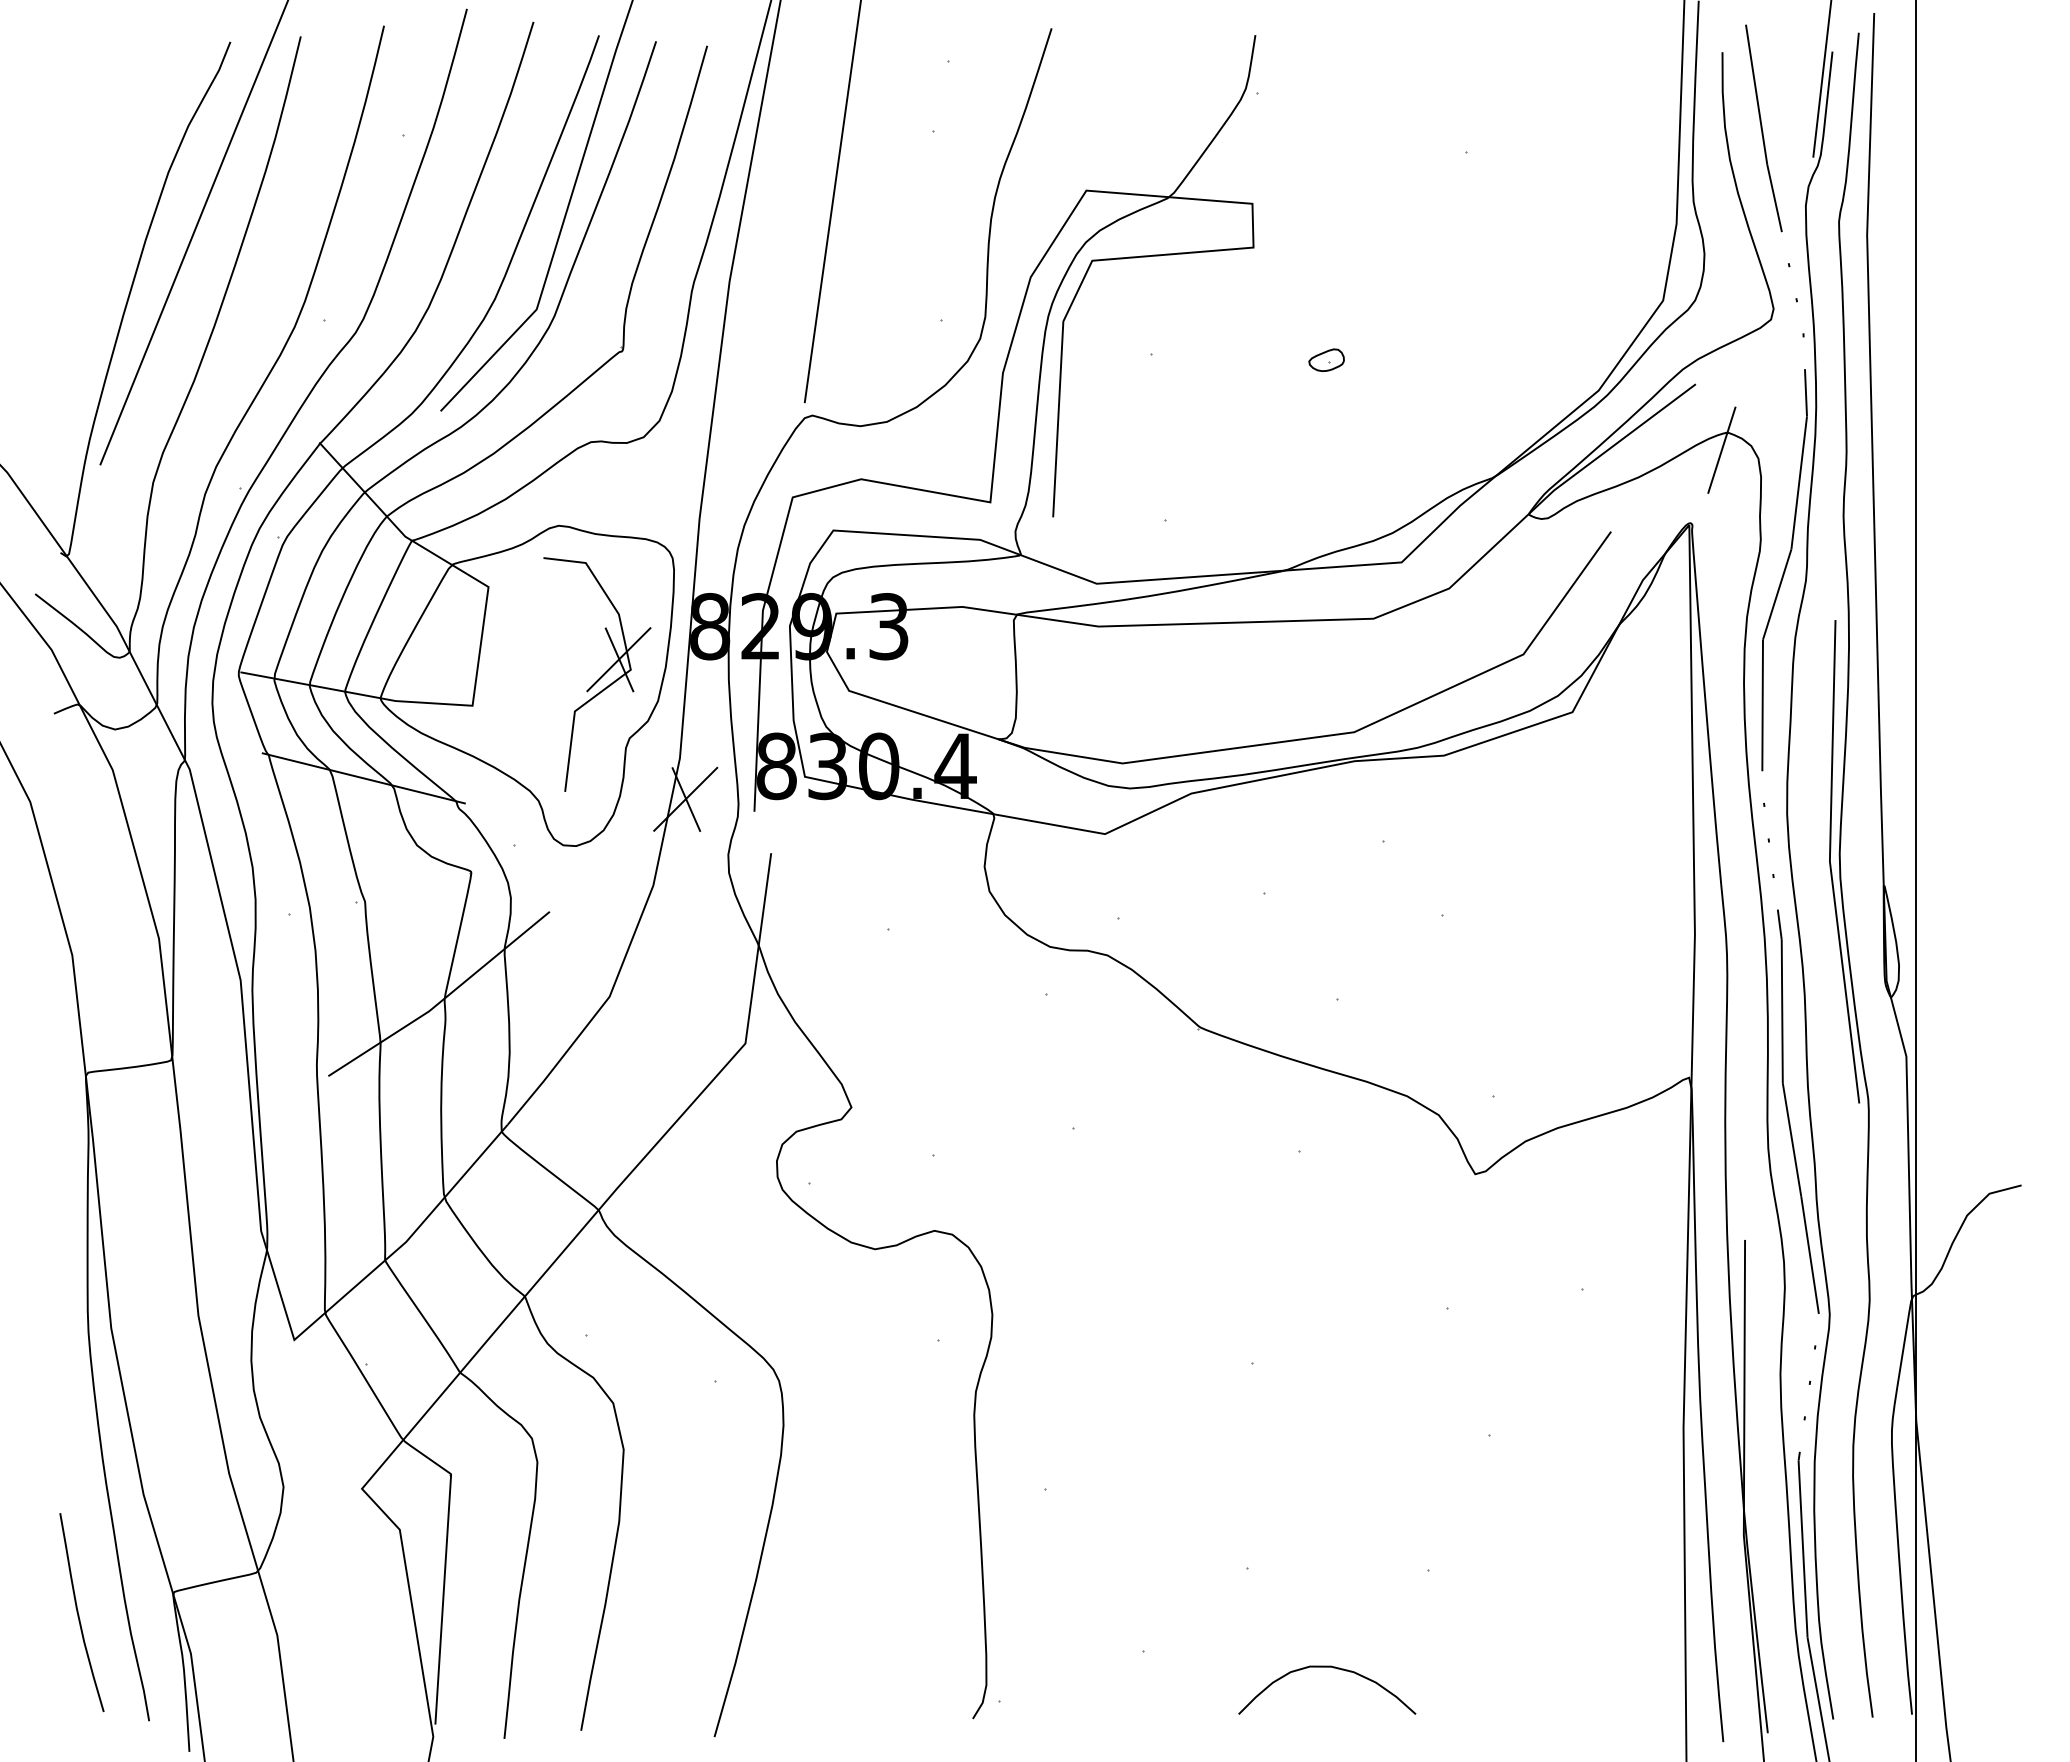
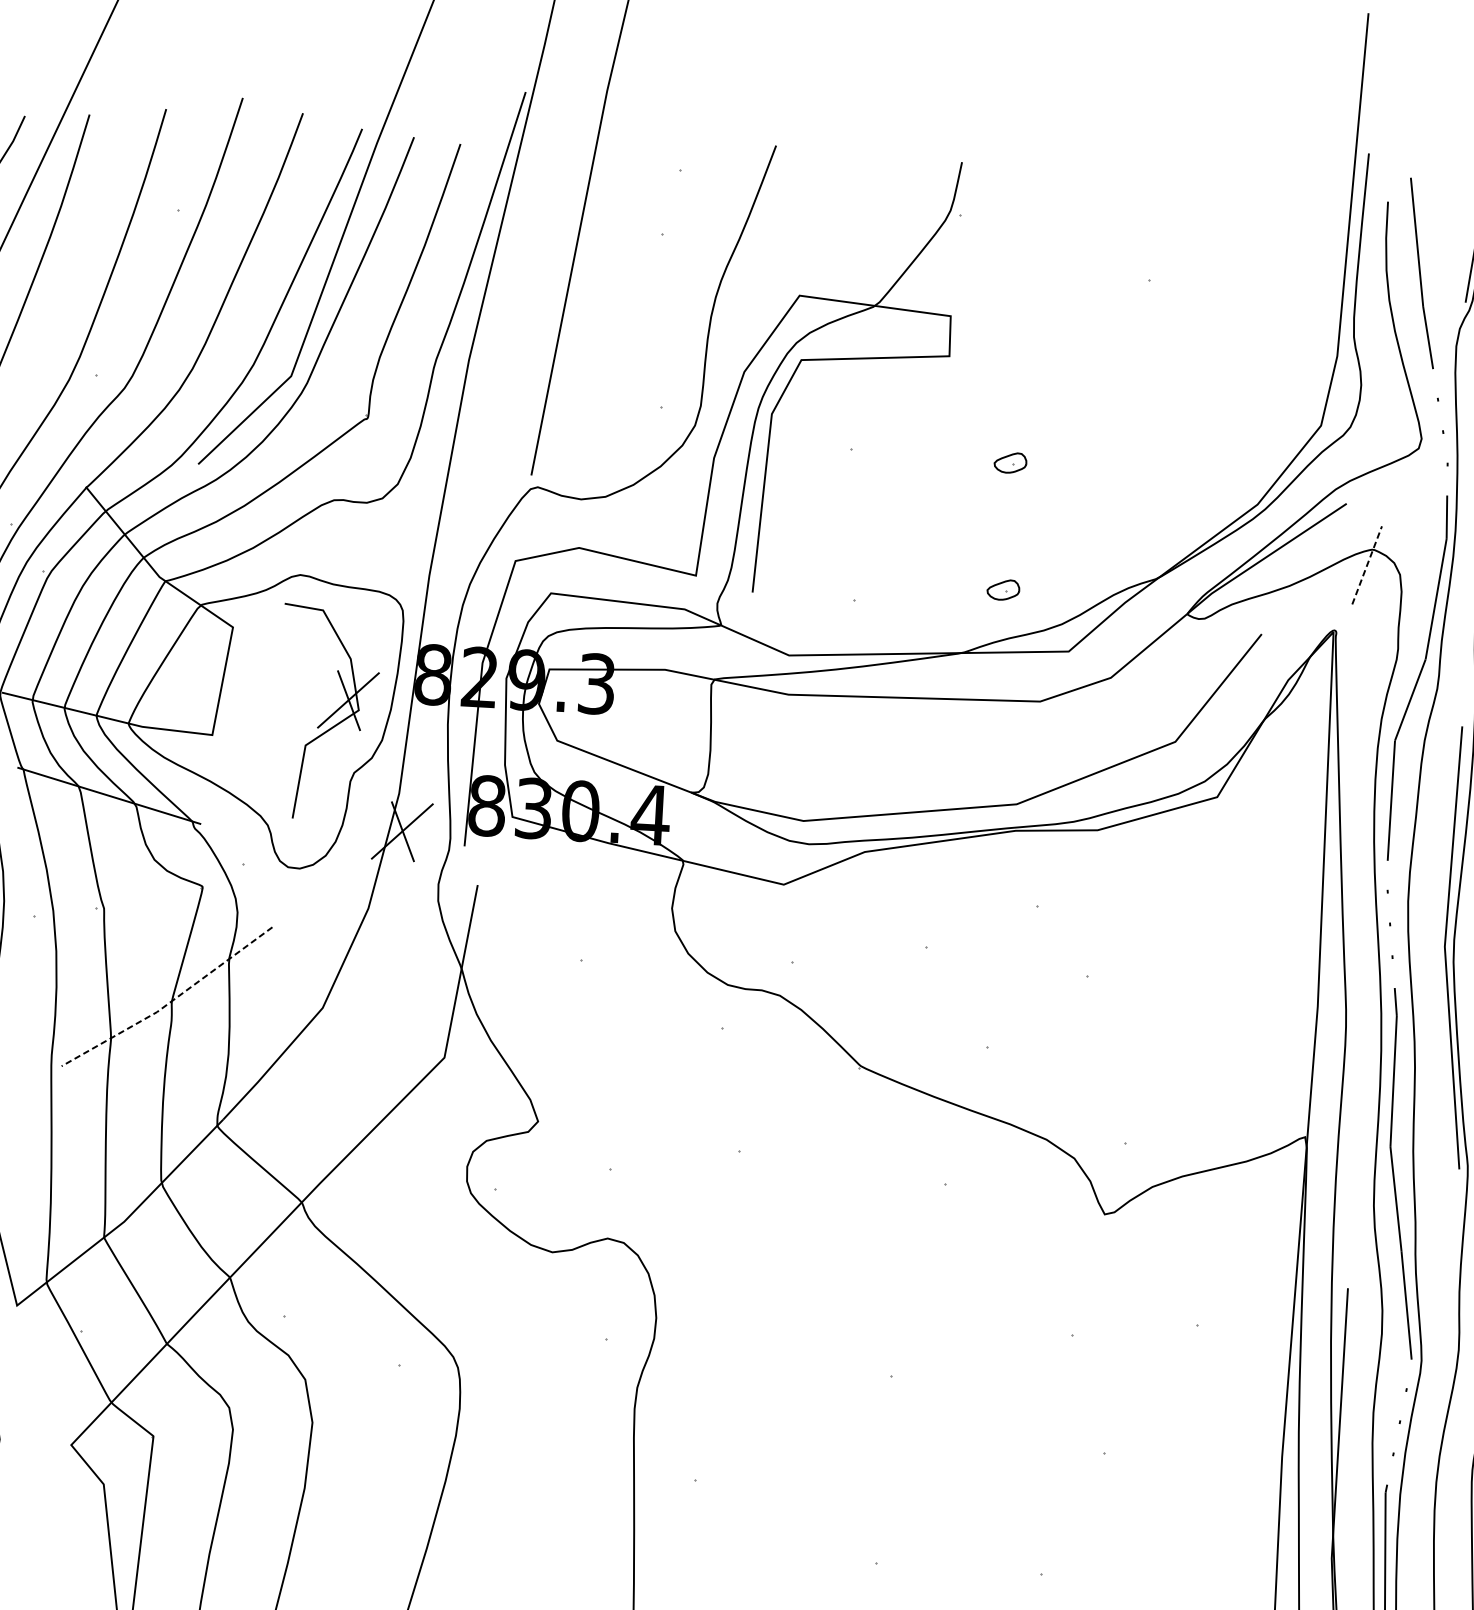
line: (1721, 450) -> (1366, 565), solid -> dashed
part: (1326, 498) -> (1003, 589), added
line: (442, 999) -> (169, 1001), solid -> dashed

